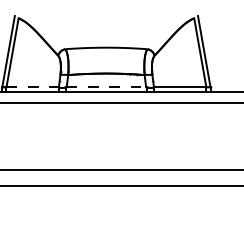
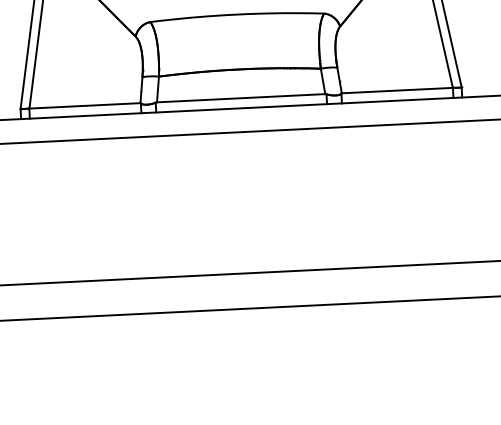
line: (33, 87) -> (86, 106), dashed -> solid
line: (106, 87) -> (241, 98), dashed -> solid

